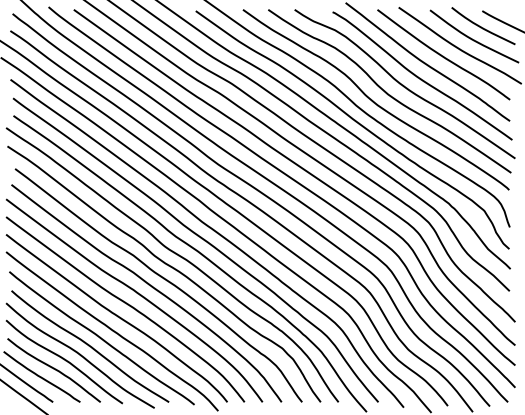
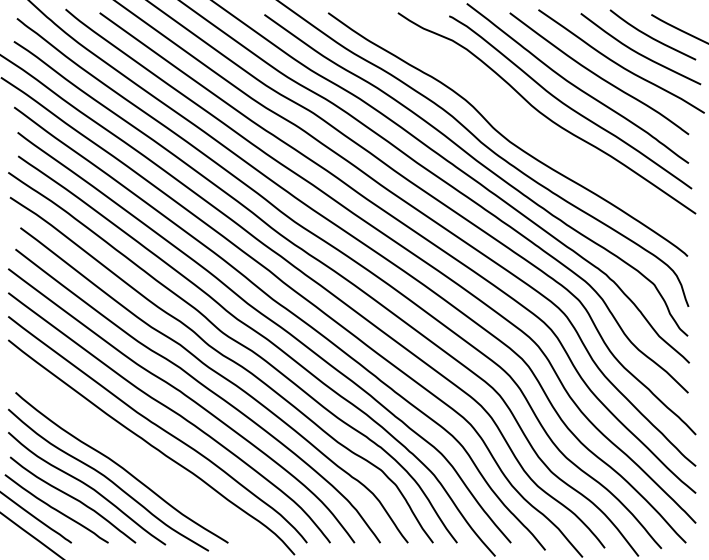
curve: (387, 93) -> (523, 125), removed
curve: (101, 338) -> (137, 456), removed

